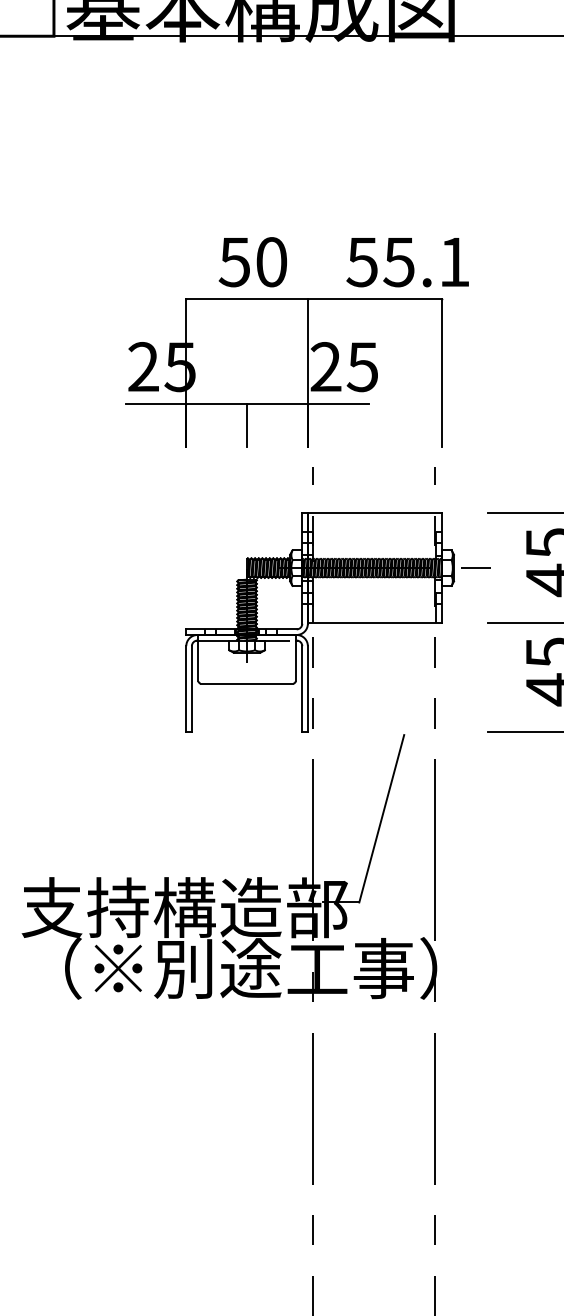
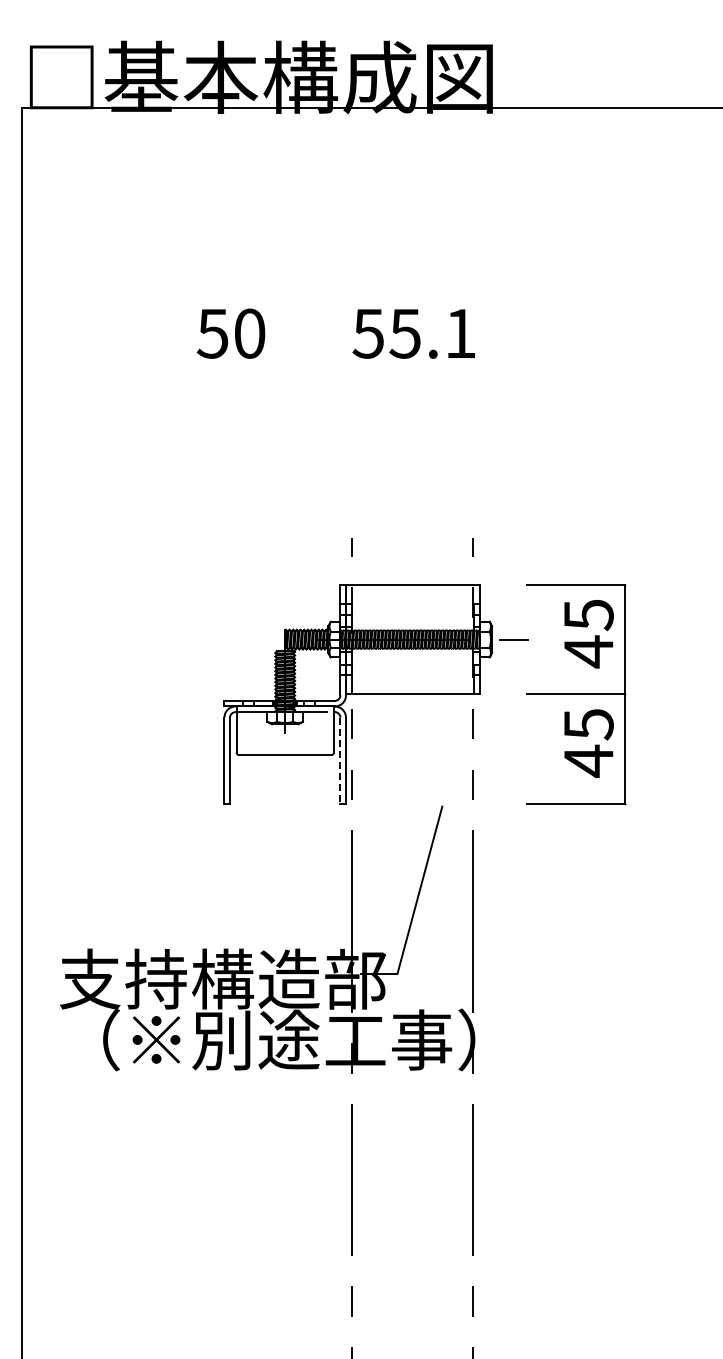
text: (252, 261) -> (230, 333), moved
text: (407, 261) -> (413, 333), moved
part: (284, 372) -> (322, 444), removed
line: (302, 689) -> (340, 761), solid -> dashed

